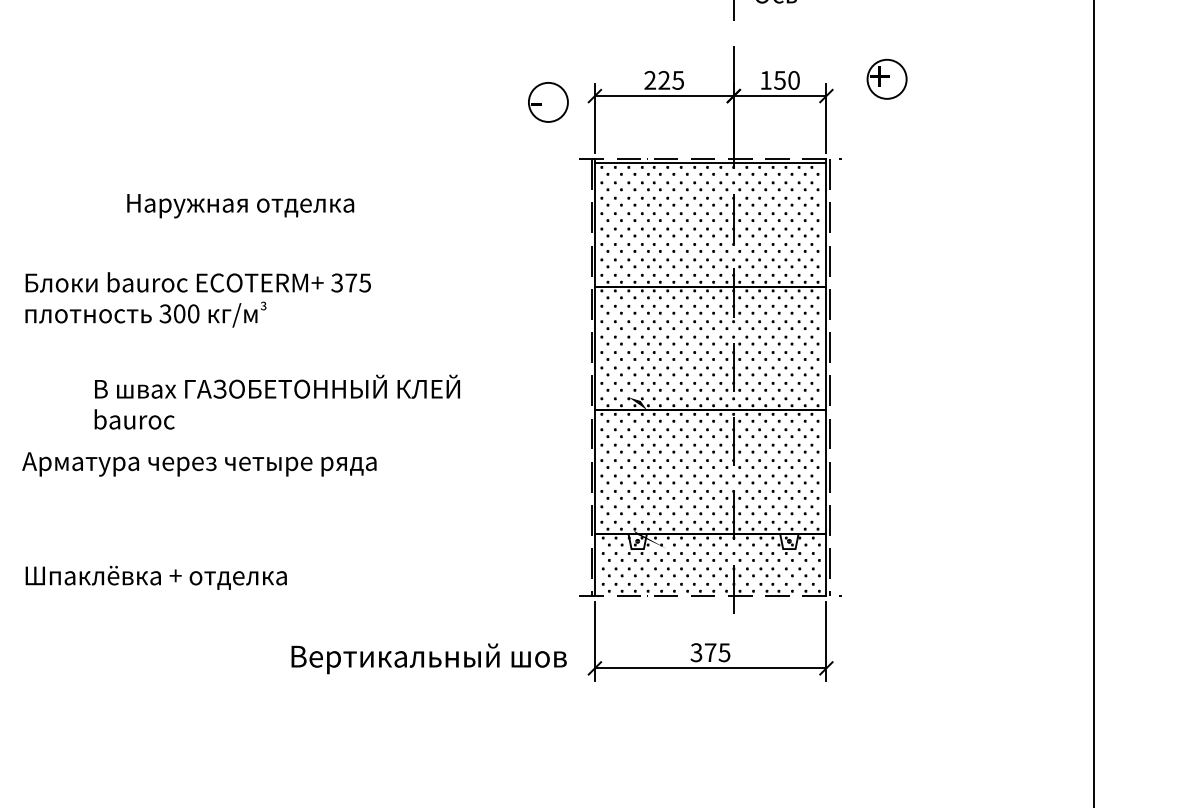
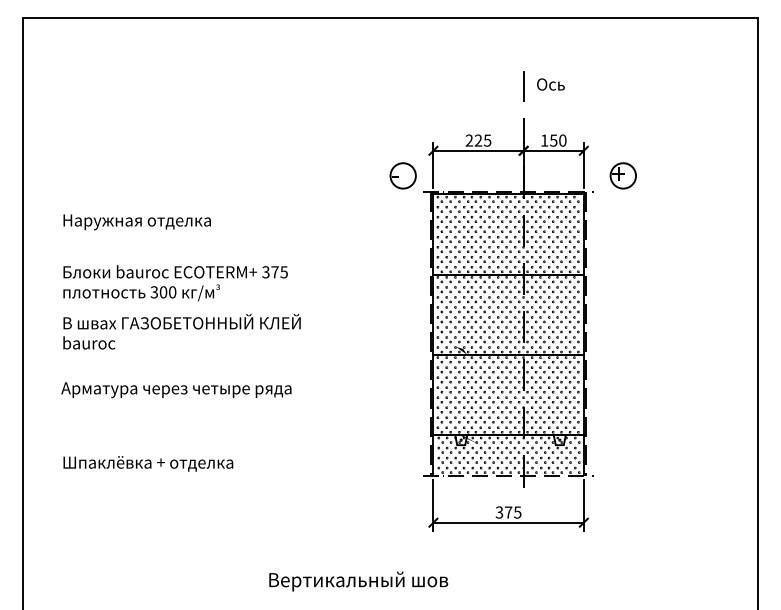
part: (885, 78) -> (622, 175), moved
part: (547, 101) -> (402, 175), moved
text: (239, 206) -> (136, 222), moved
text: (276, 401) -> (181, 331), moved
text: (428, 658) -> (358, 581), moved

